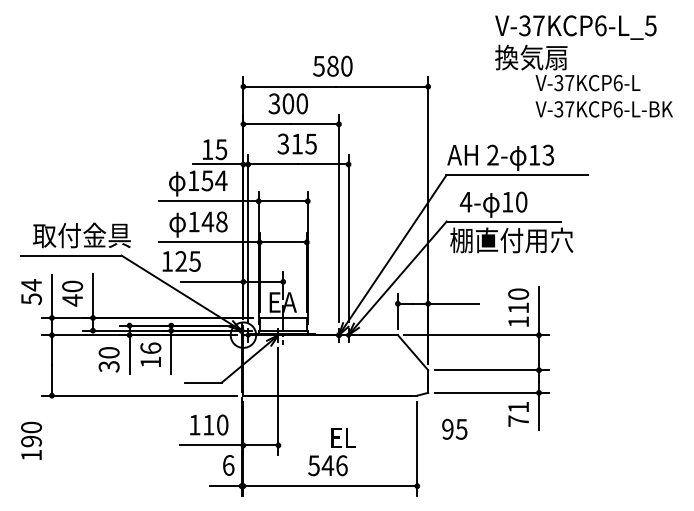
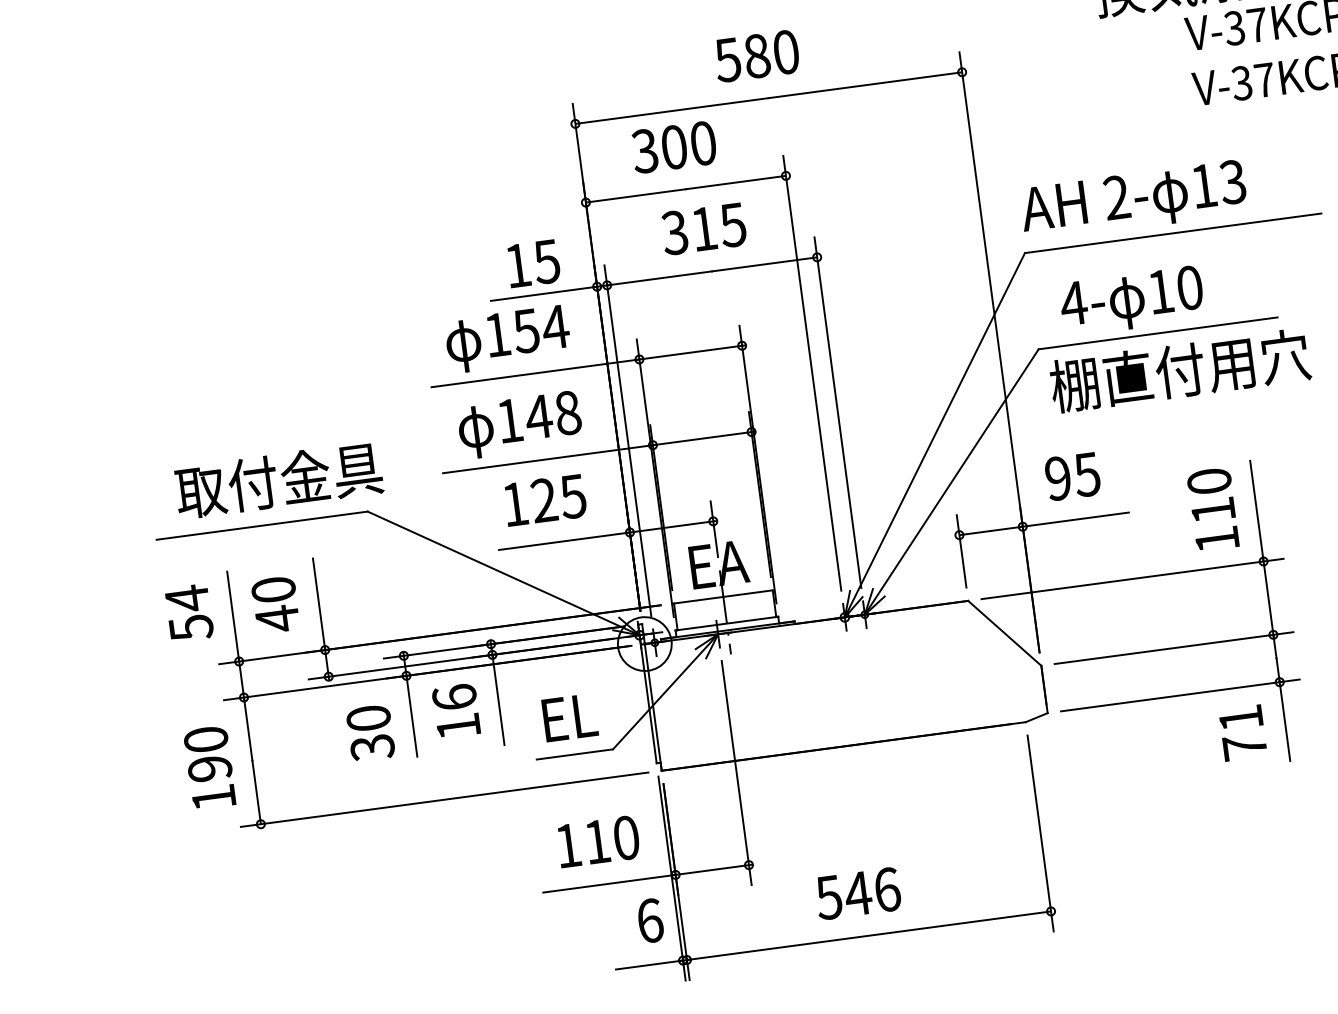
text: (181, 261) -> (544, 500), moved
text: (454, 428) -> (1071, 474), moved
text: (343, 437) -> (569, 716), moved
text: (31, 440) -> (209, 766), moved

